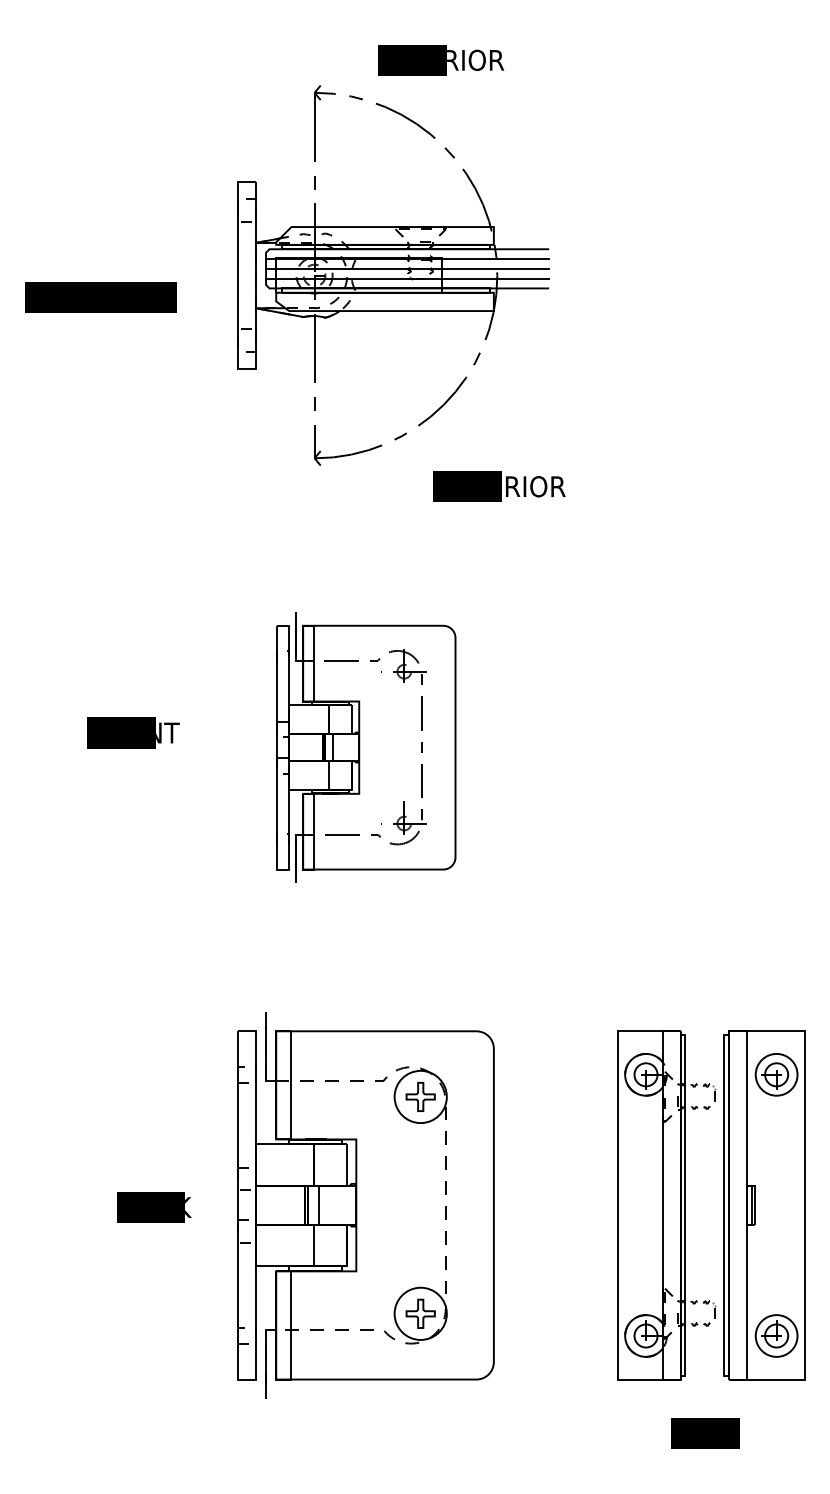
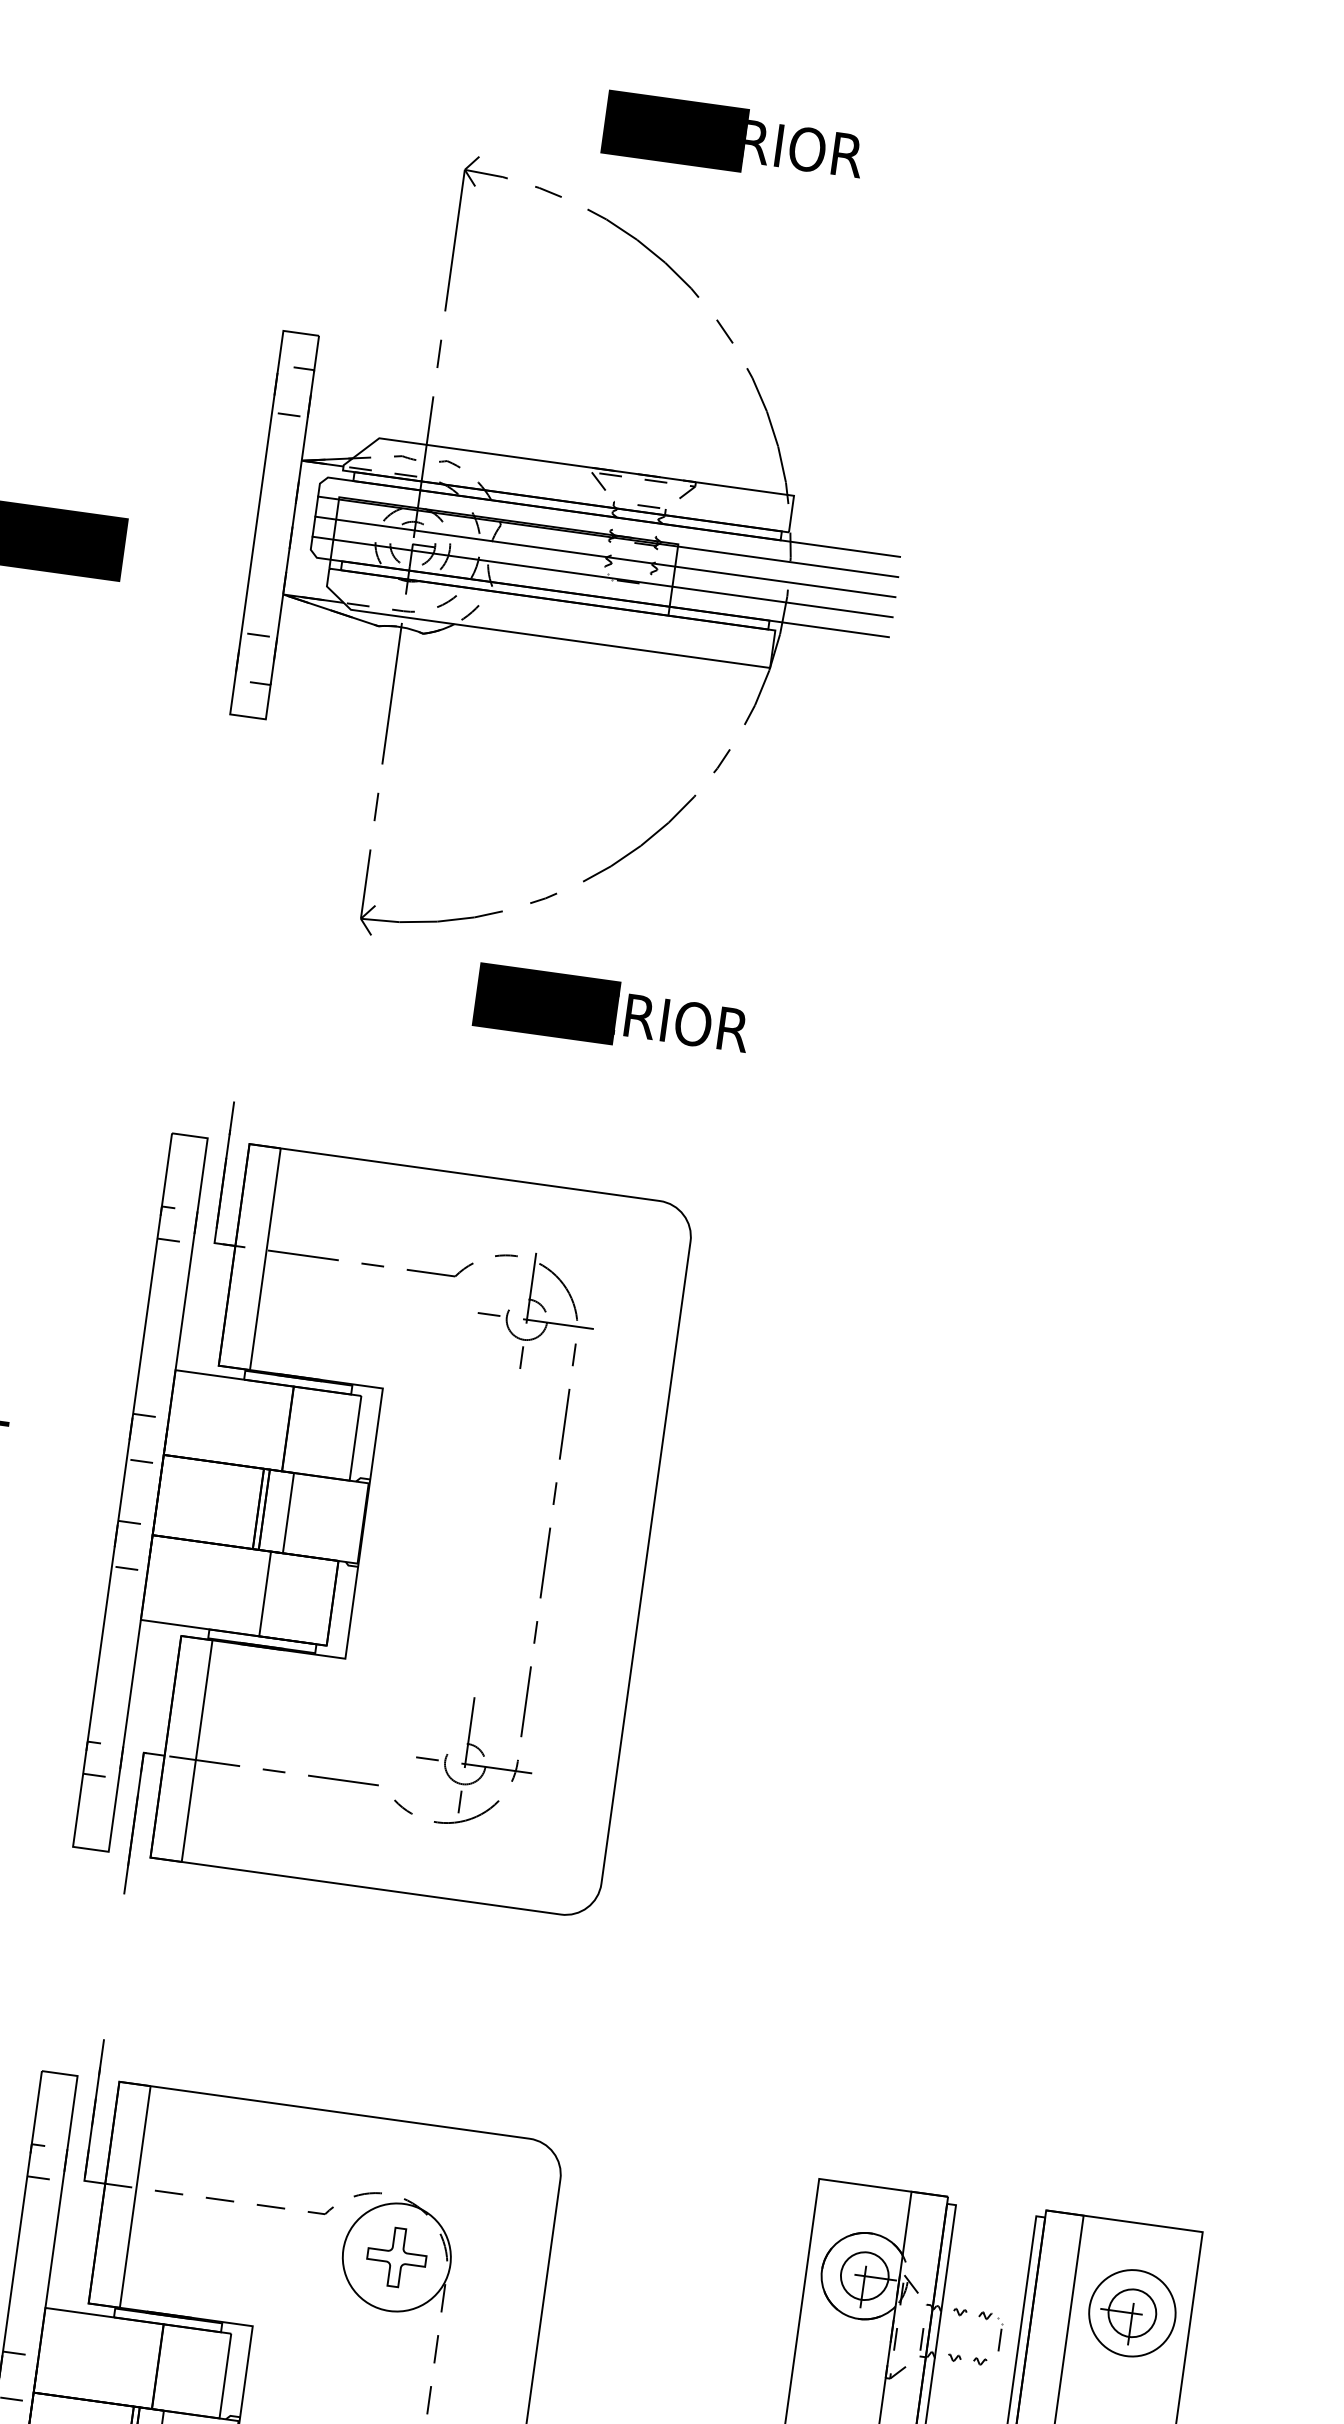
text: (499, 486) -> (612, 1012), moved
part: (365, 747) -> (383, 1525), size x1.43

